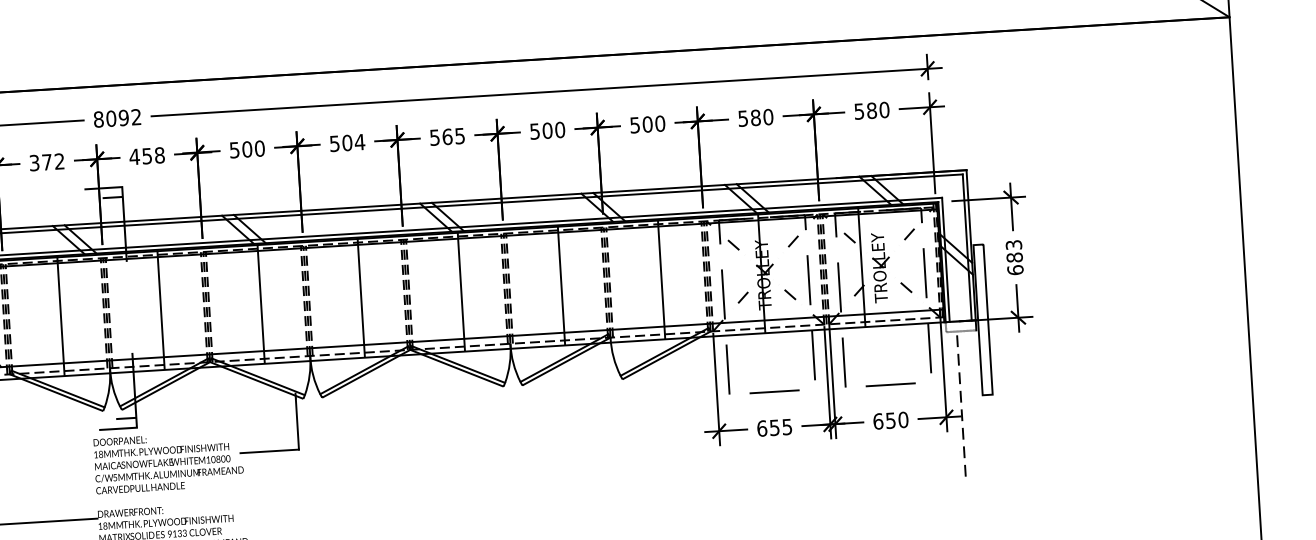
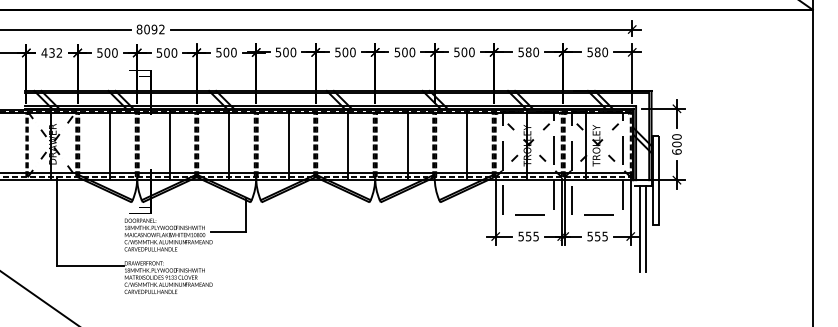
text: (452, 136) -> (348, 52), 565 -> 500
text: (360, 142) -> (293, 52), 504 -> 500
text: (146, 155) -> (166, 52), 458 -> 500
text: (47, 161) -> (107, 52), 372 -> 500
text: (1013, 250) -> (676, 140), 683 -> 600
line: (962, 402) -> (640, 228), dashed -> solid
line: (970, 403) -> (645, 229), added
text: (890, 420) -> (597, 236), 650 -> 555
text: (762, 428) -> (521, 236), 655 -> 555

